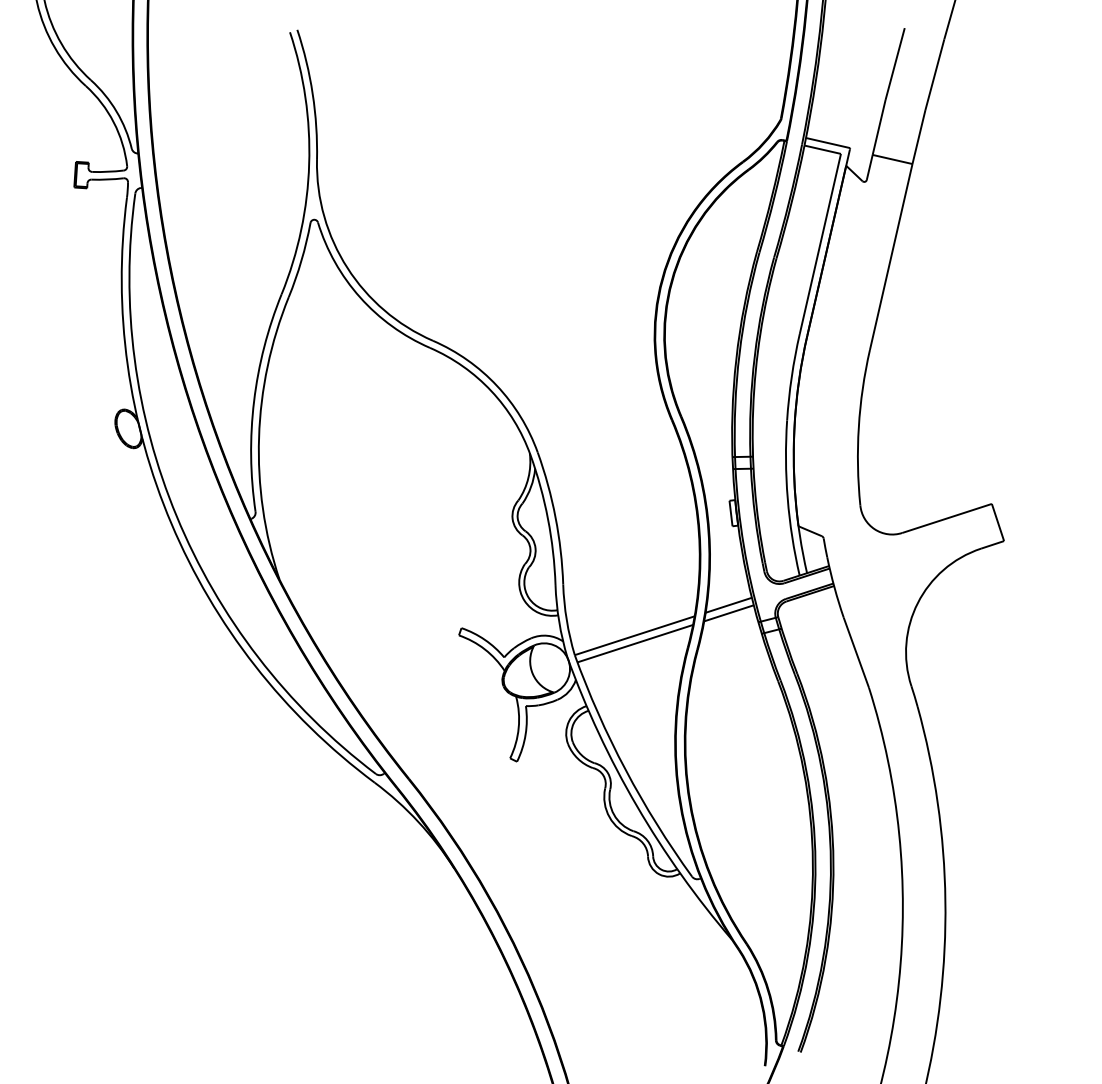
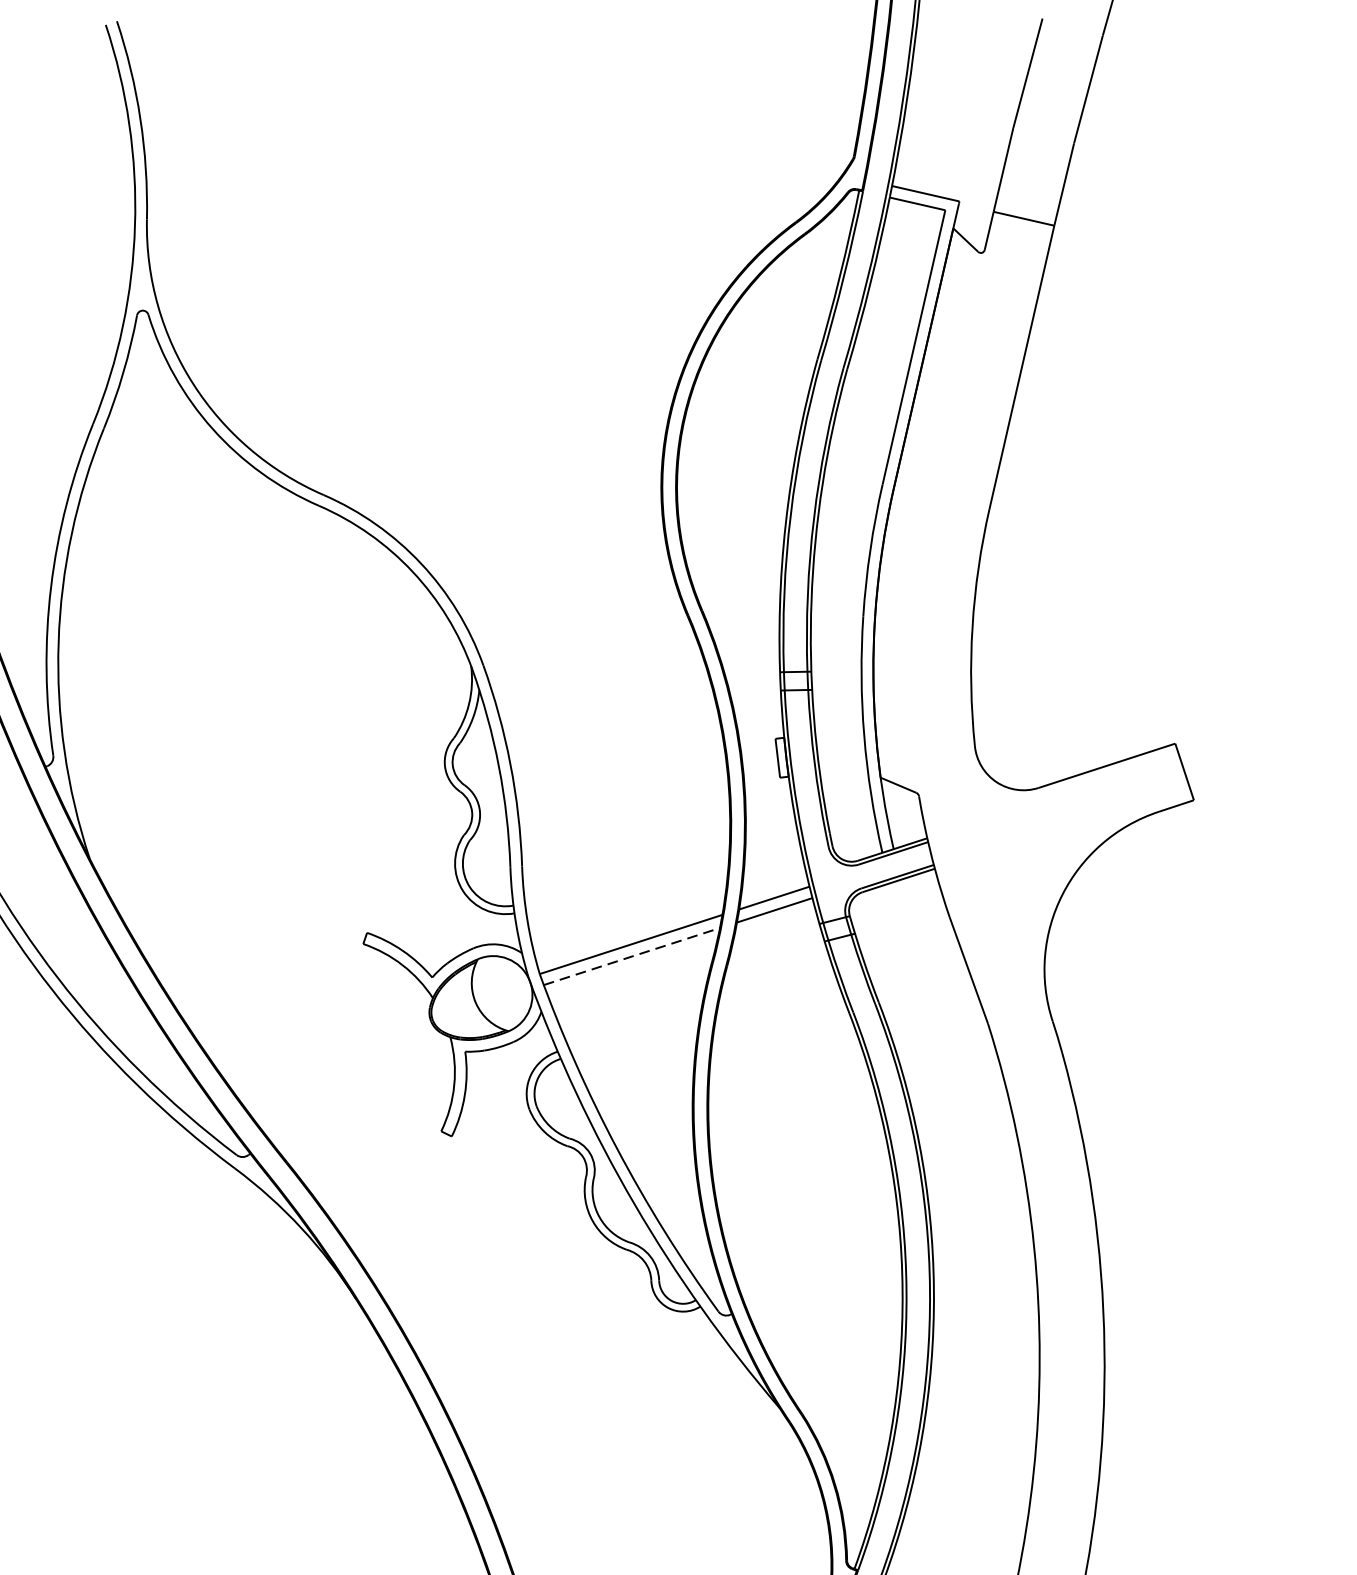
line: (635, 643) -> (632, 956), solid -> dashed

